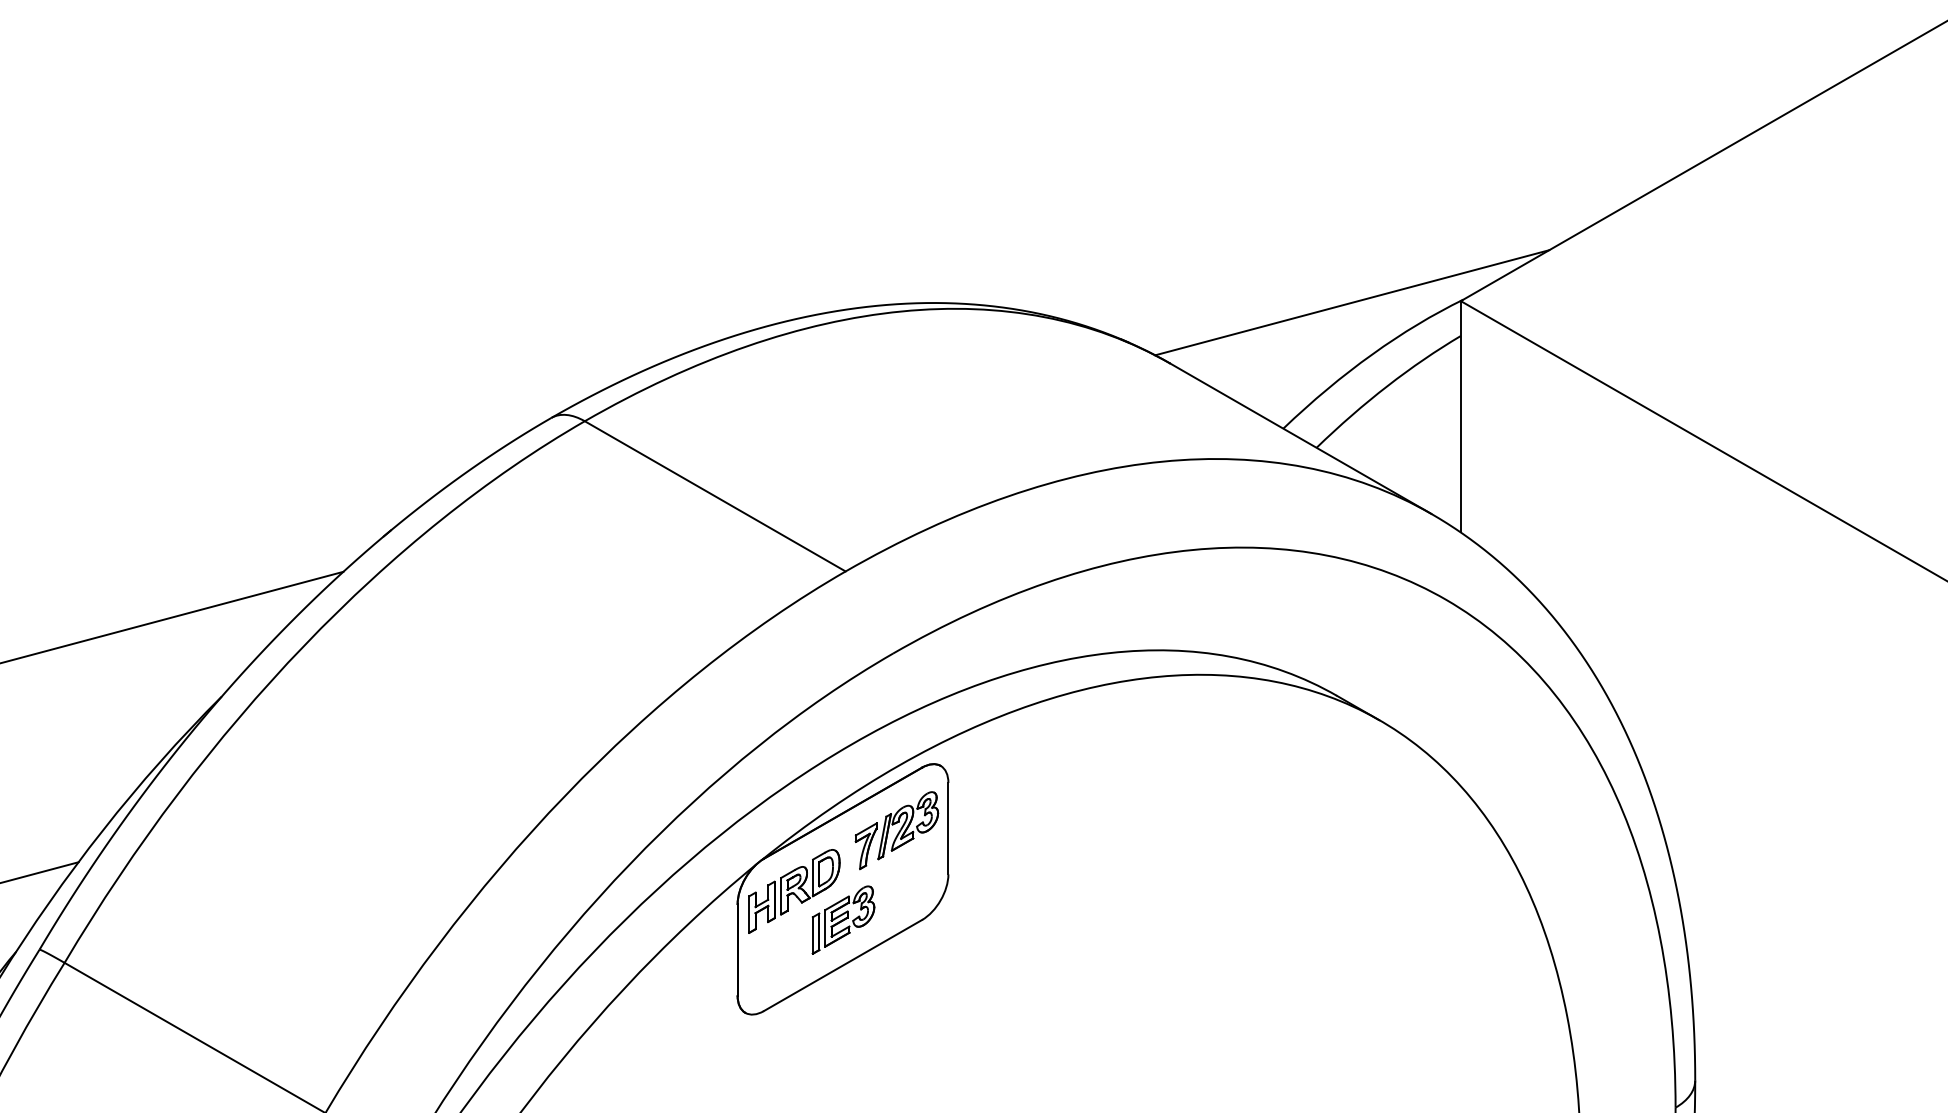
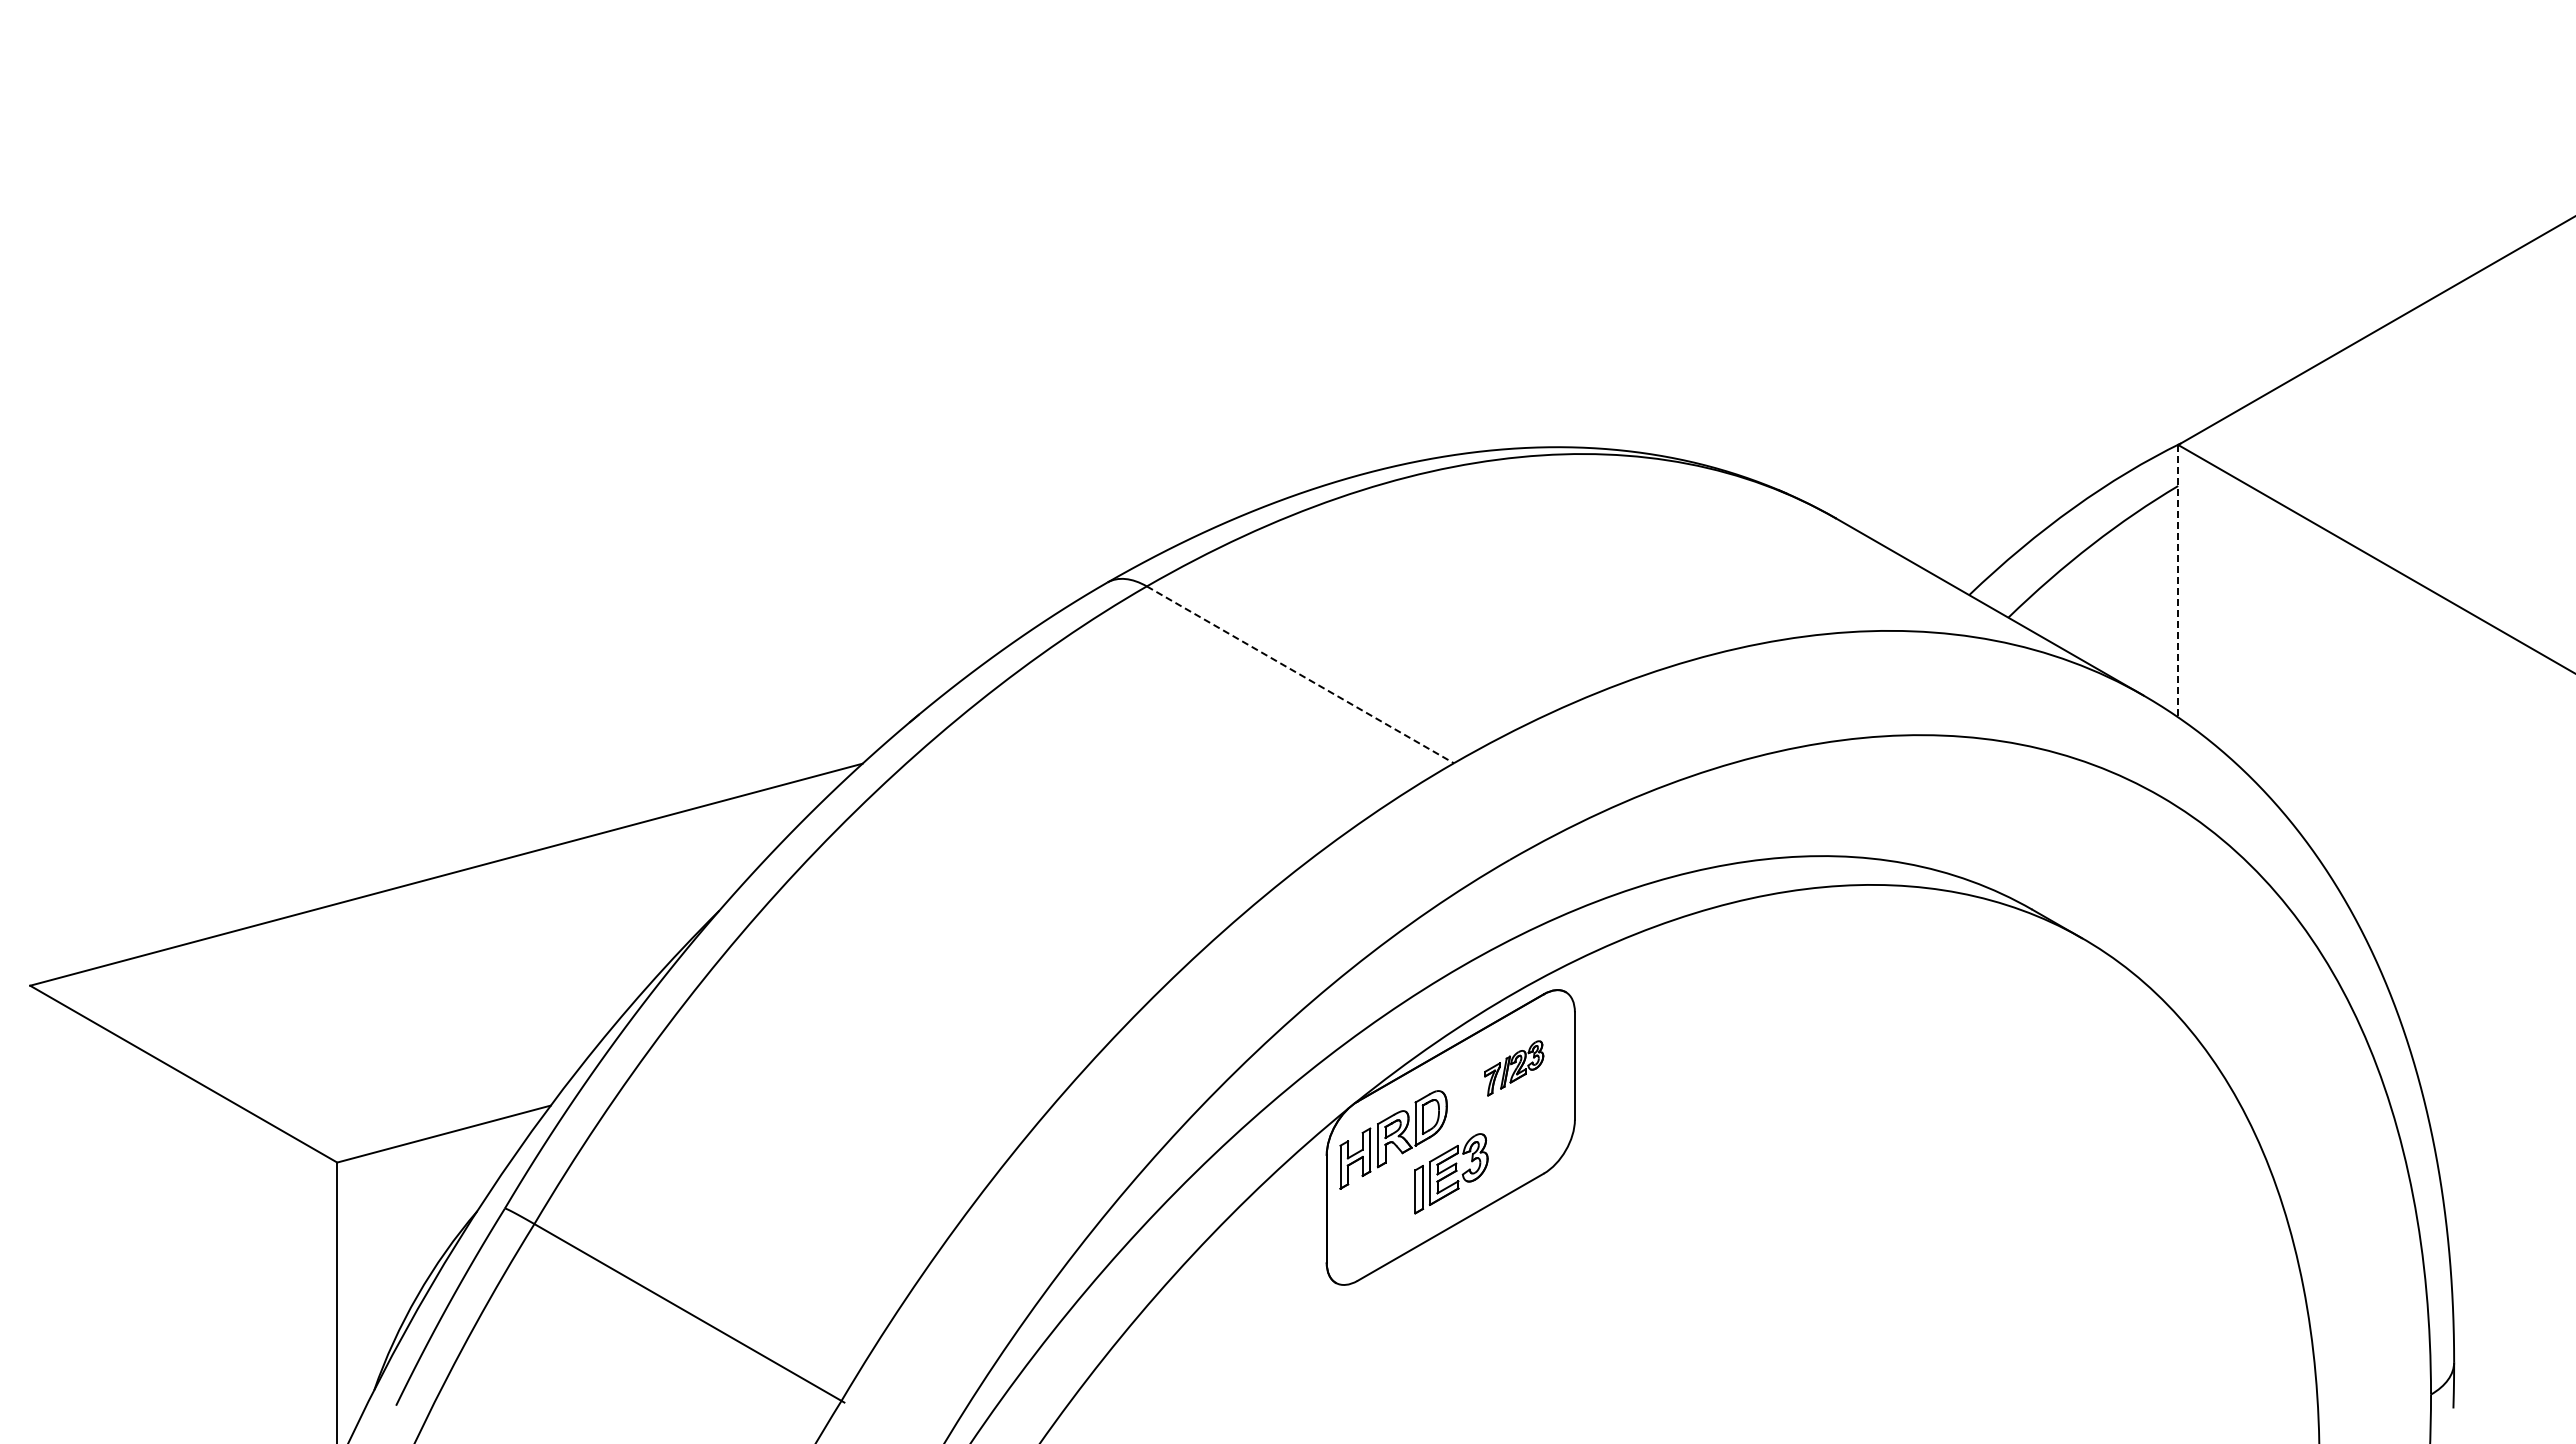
line: (1352, 302) -> (2050, 446), removed
line: (1461, 417) -> (2178, 581), solid -> dashed
line: (715, 496) -> (1300, 675), solid -> dashed
part: (896, 830) -> (1513, 1068), size x0.6

